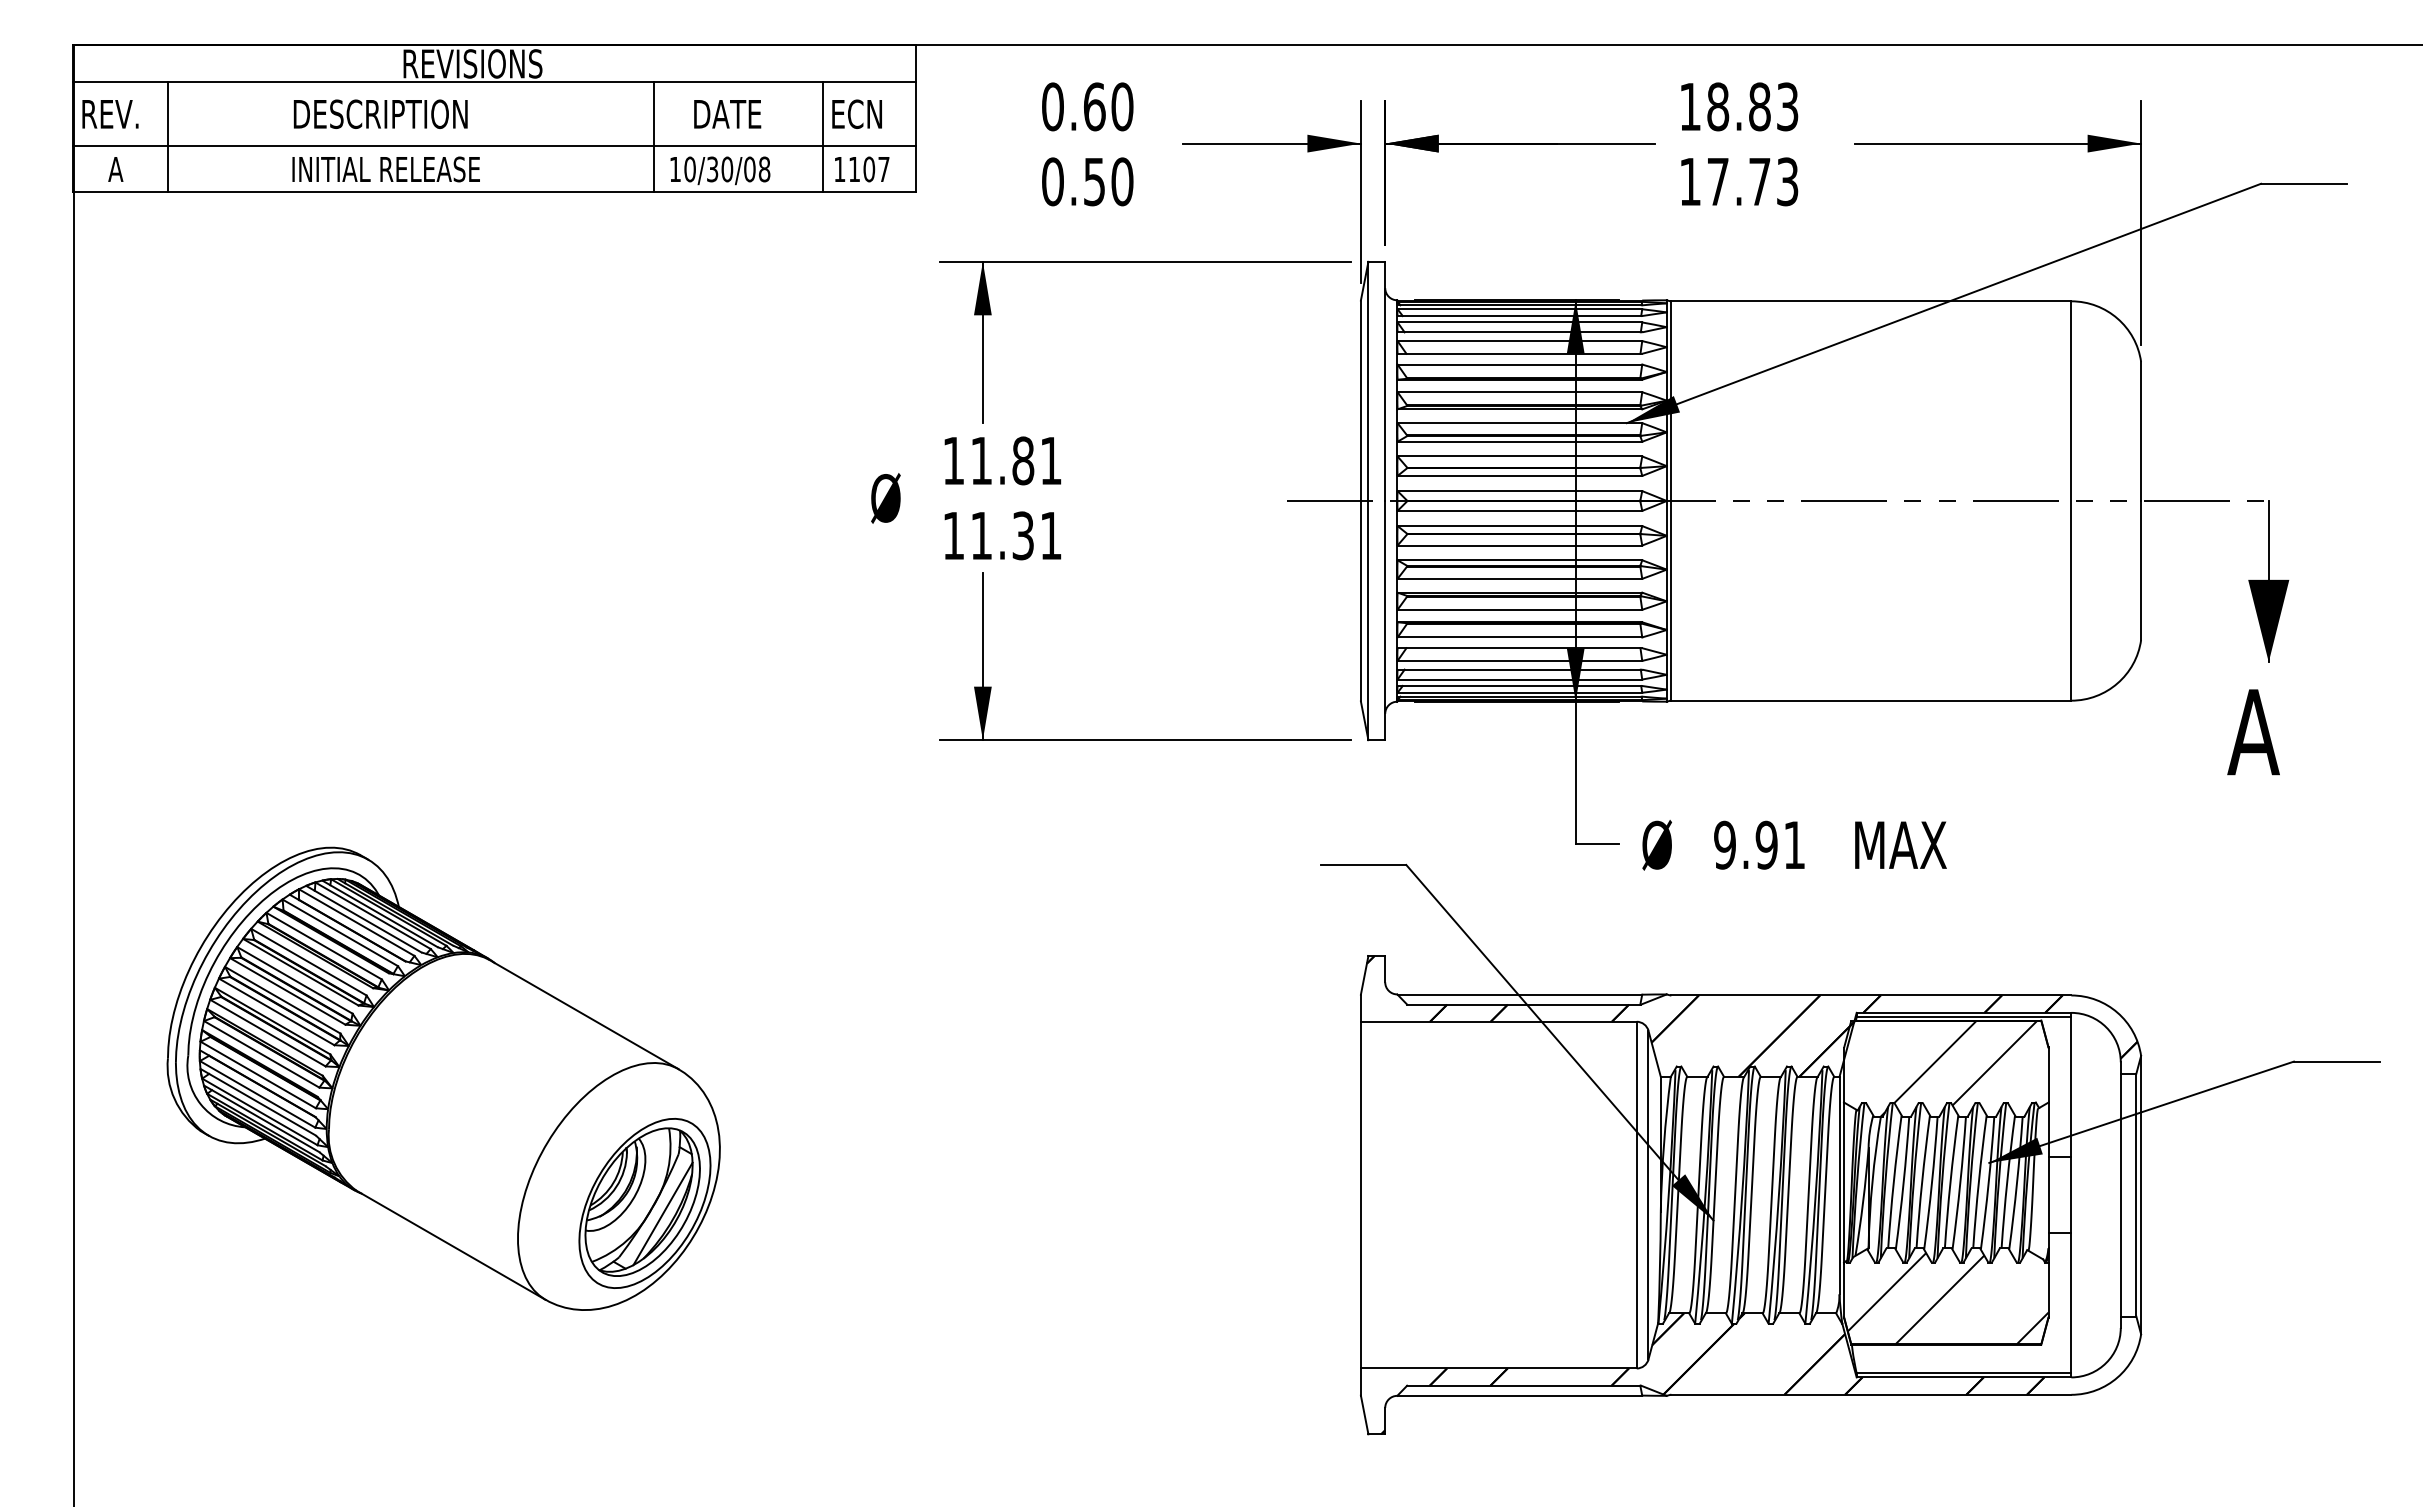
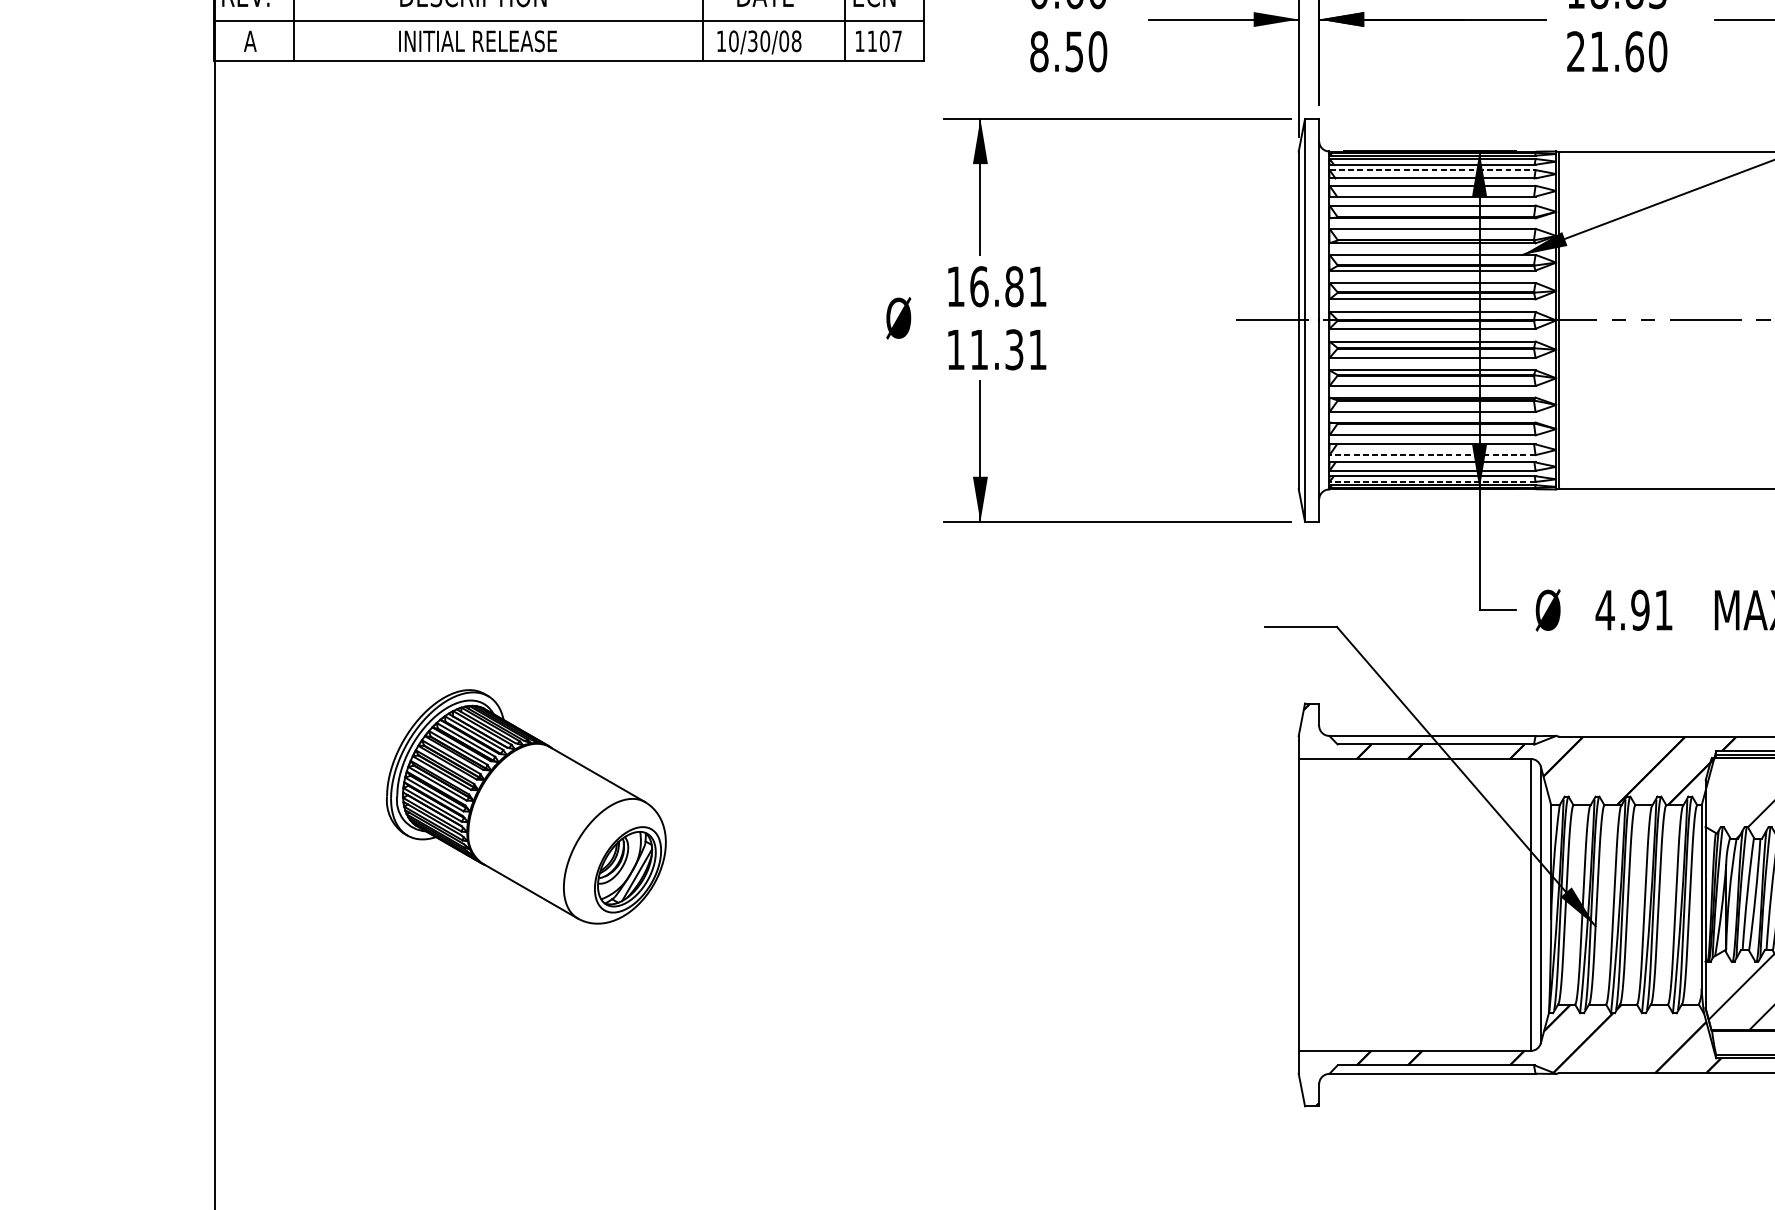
text: (1052, 181) -> (1039, 51), 0.50 -> 8.50
text: (1738, 181) -> (1616, 51), 17.73 -> 21.60
line: (1520, 322) -> (1433, 170), solid -> dashed
text: (981, 460) -> (979, 286), 11.81 -> 16.81
line: (1519, 660) -> (1432, 454), solid -> dashed
line: (1519, 692) -> (1432, 481), solid -> dashed
text: (1724, 844) -> (1604, 609), 9.91 -> 4.91
part: (443, 1078) -> (526, 806), size x0.6

